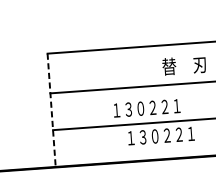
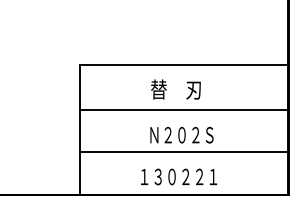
text: (183, 65) -> (175, 89), moved
text: (146, 108) -> (188, 135), １３０２２１ -> Ｎ２０２Ｓ
line: (51, 110) -> (80, 129), dashed -> solid
text: (161, 135) -> (179, 176), moved

